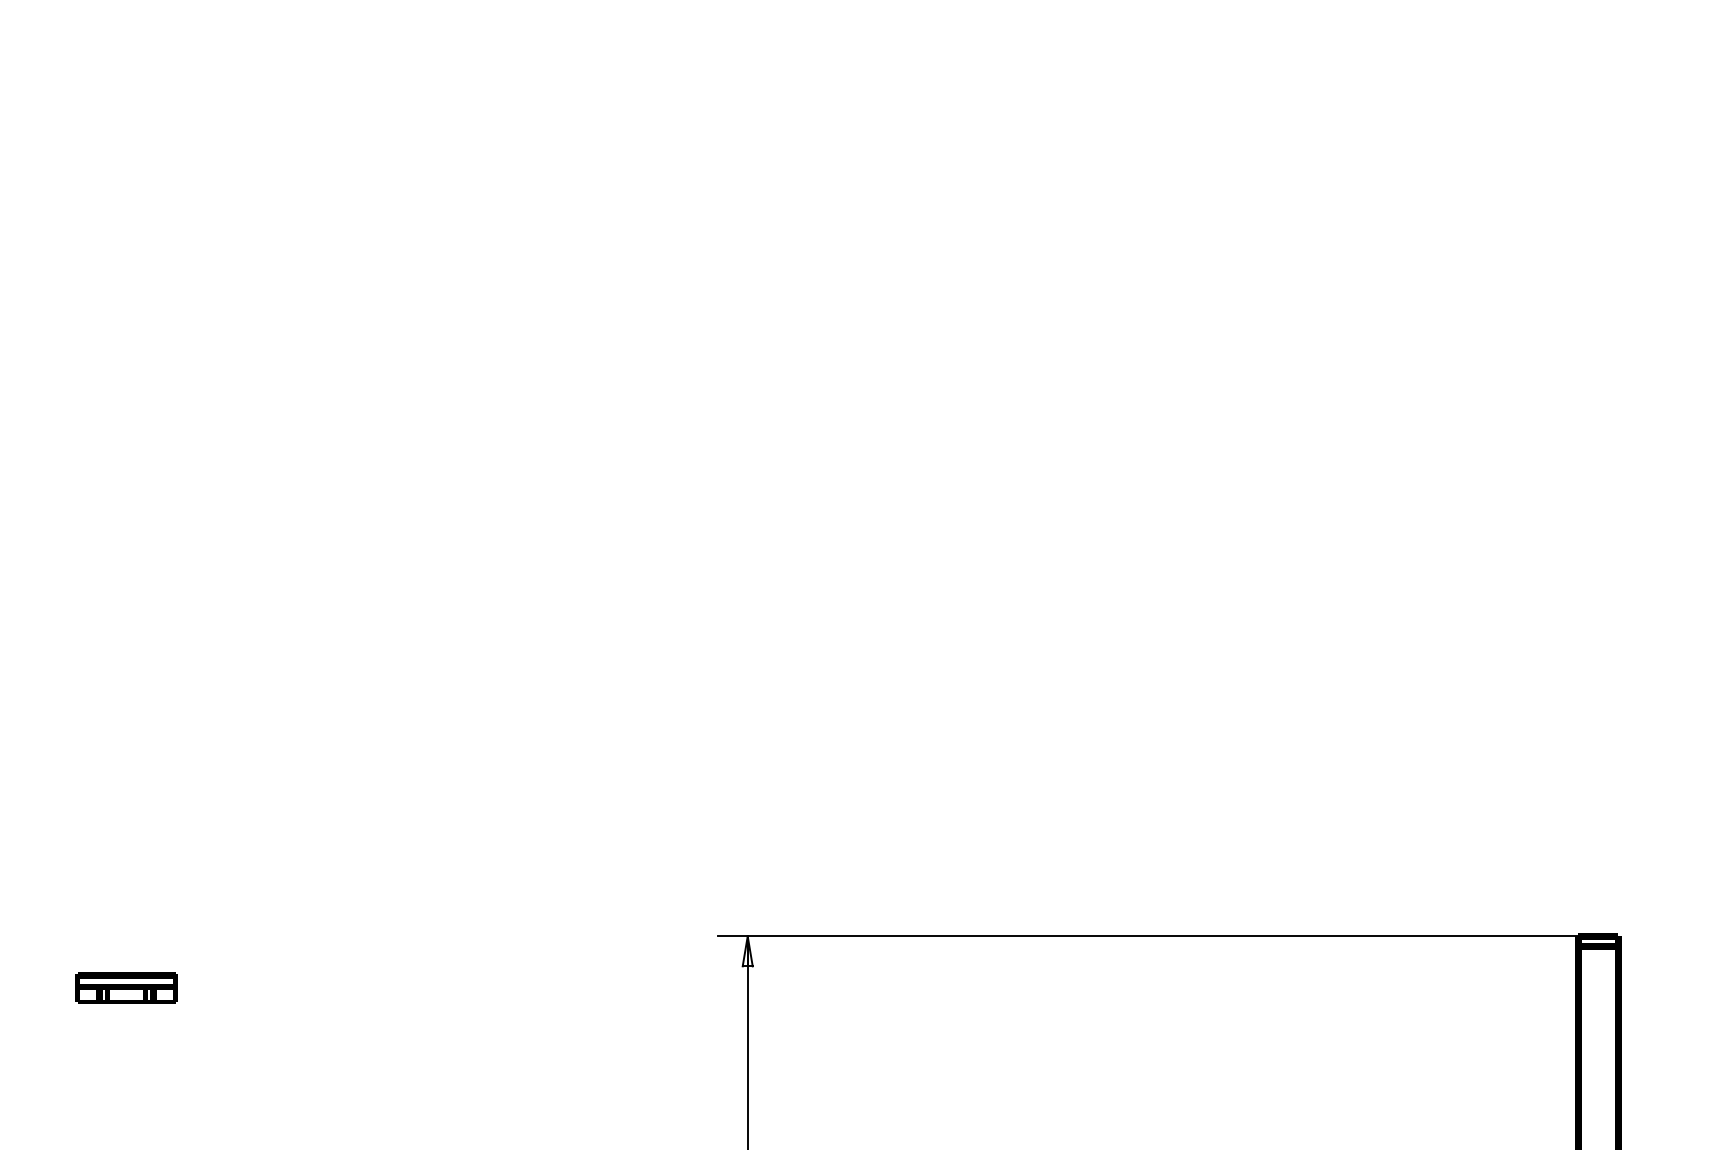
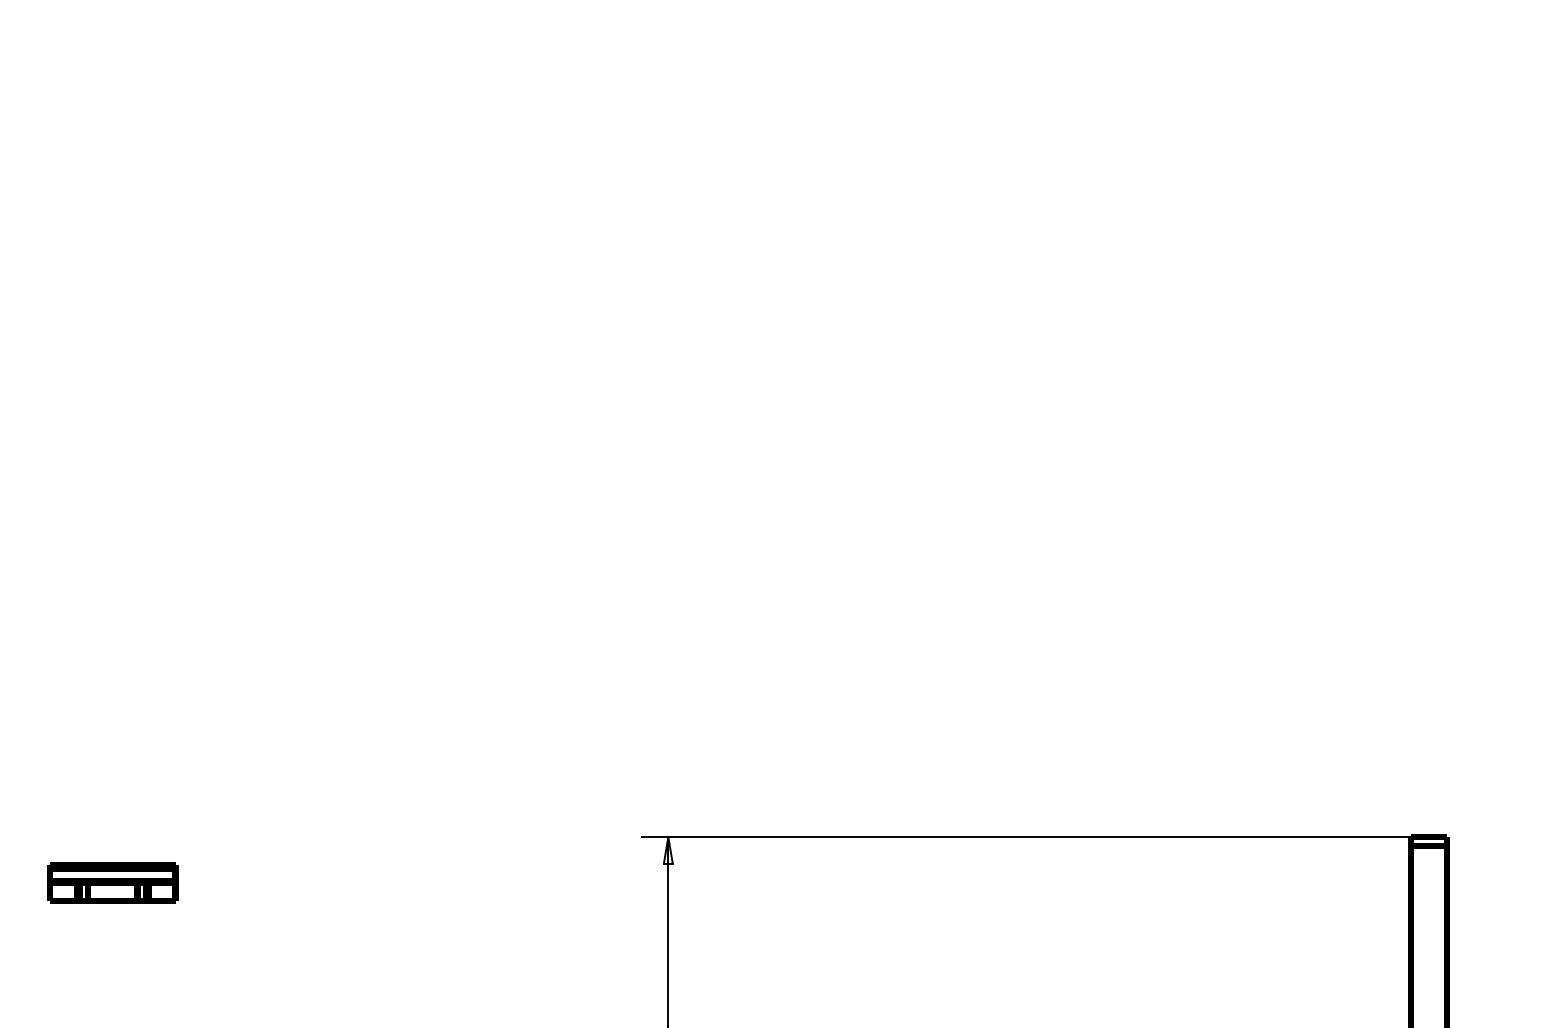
part: (126, 987) -> (112, 882), size x1.43

